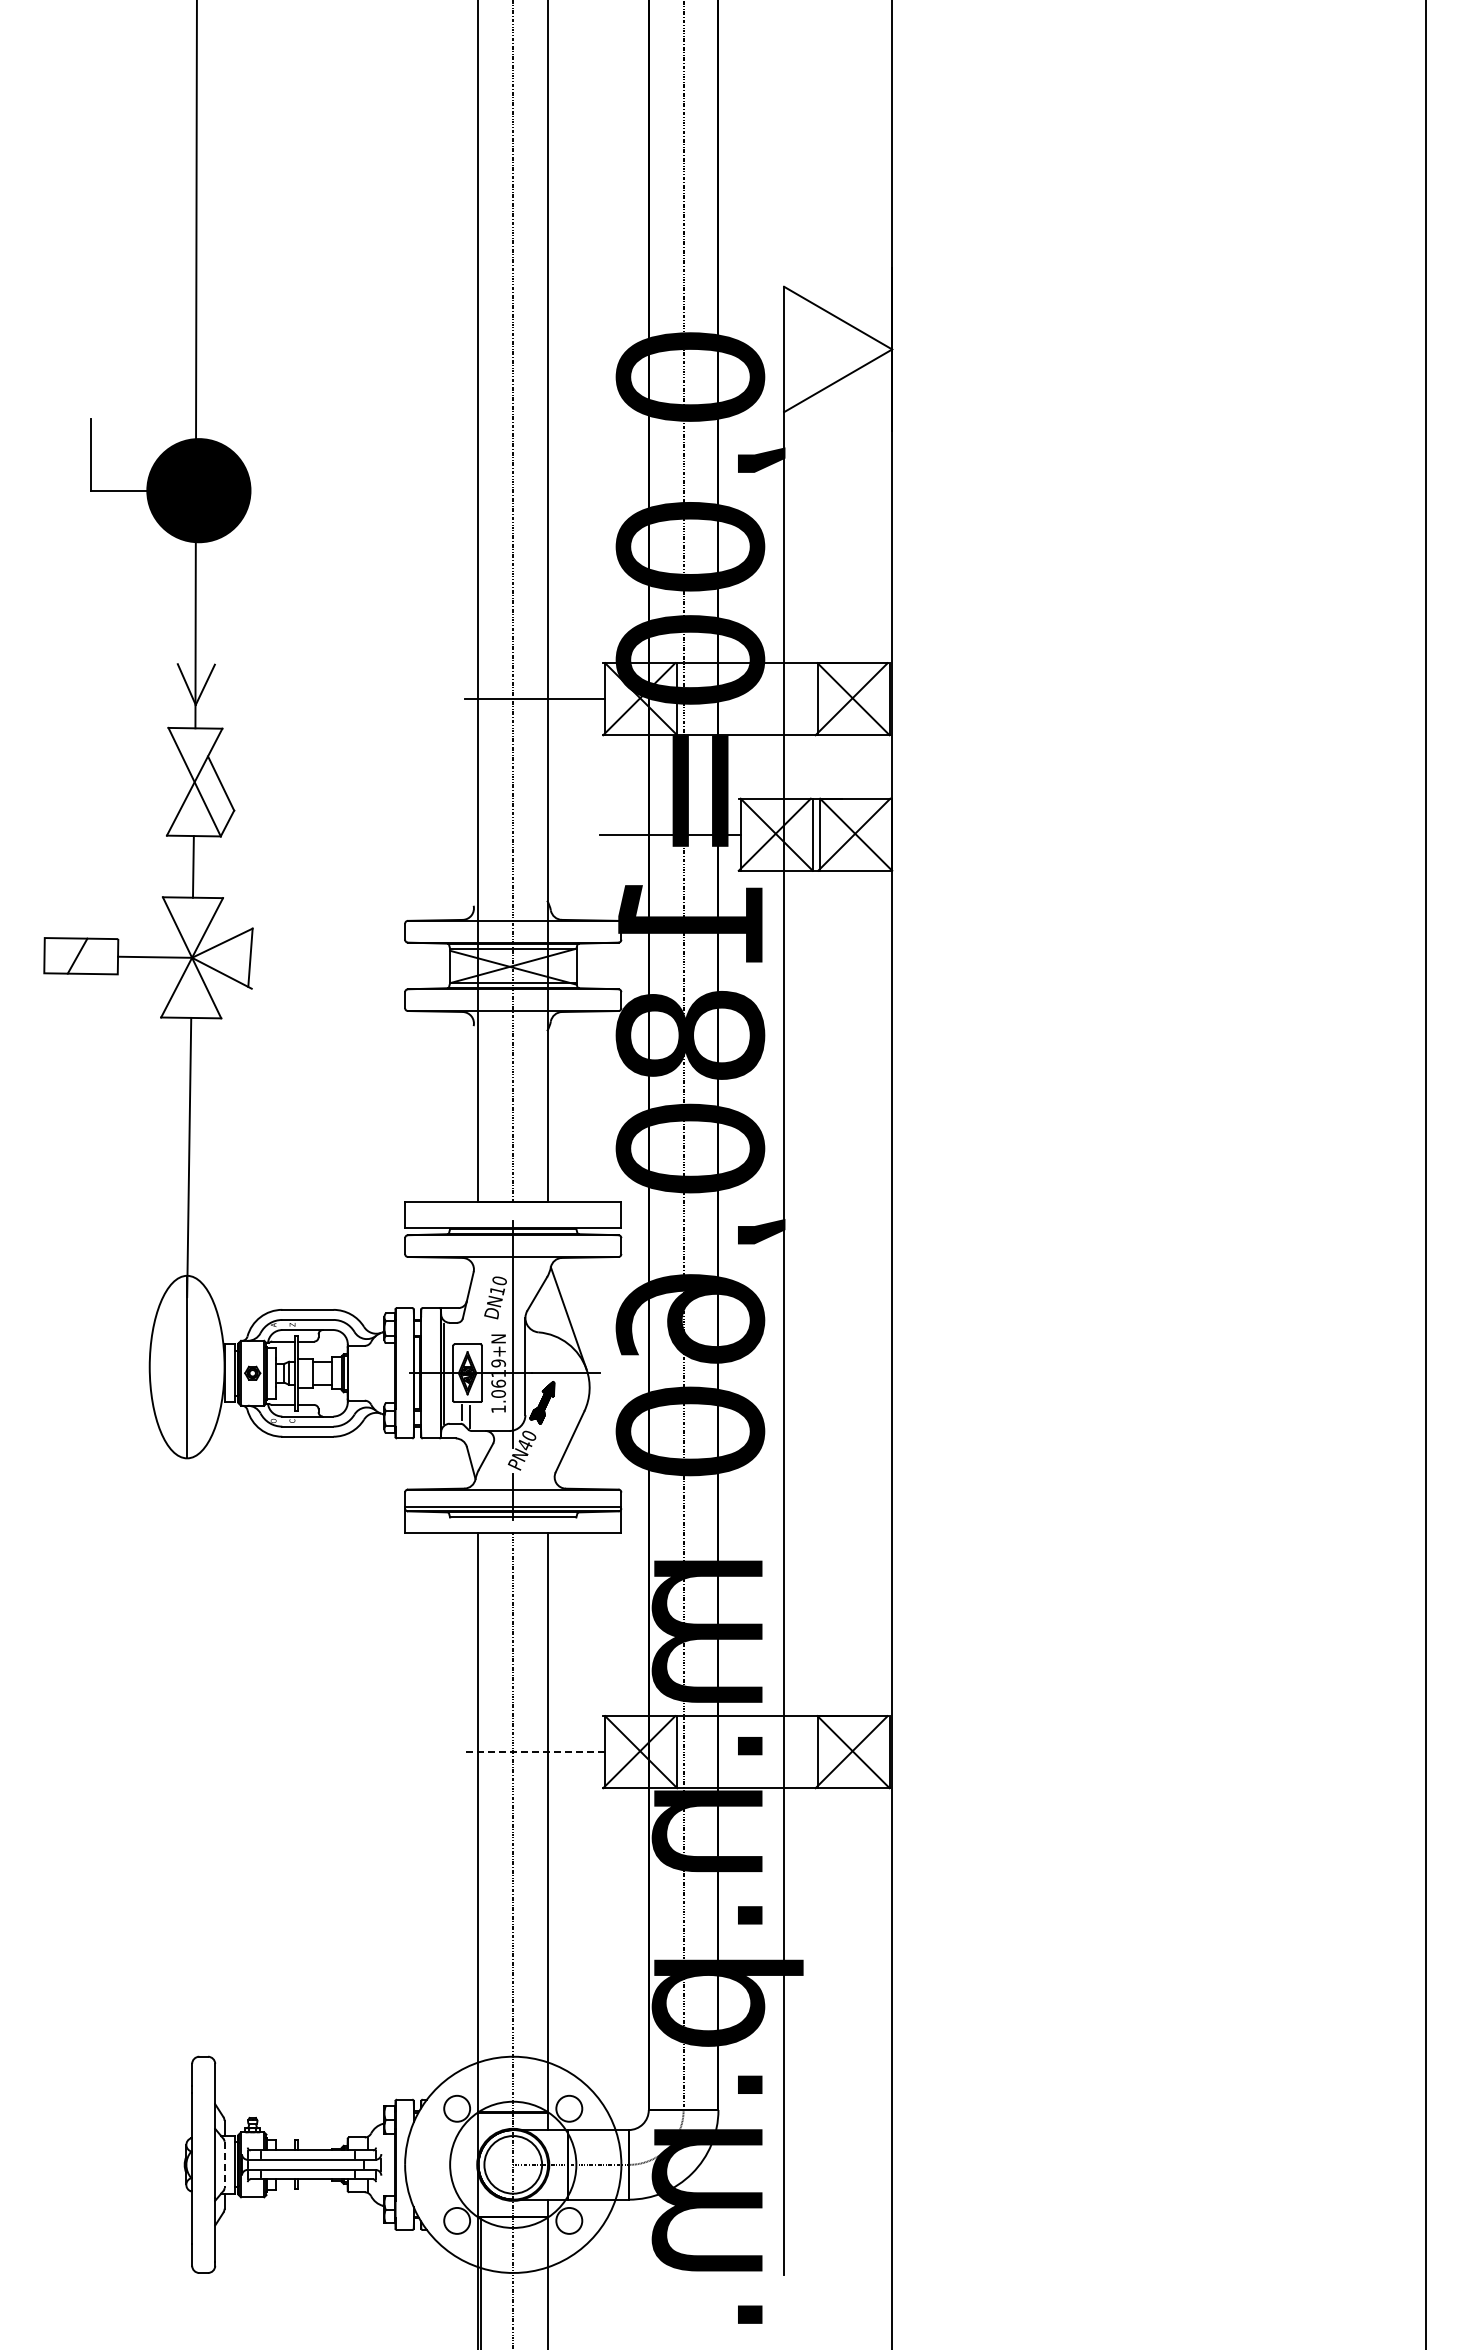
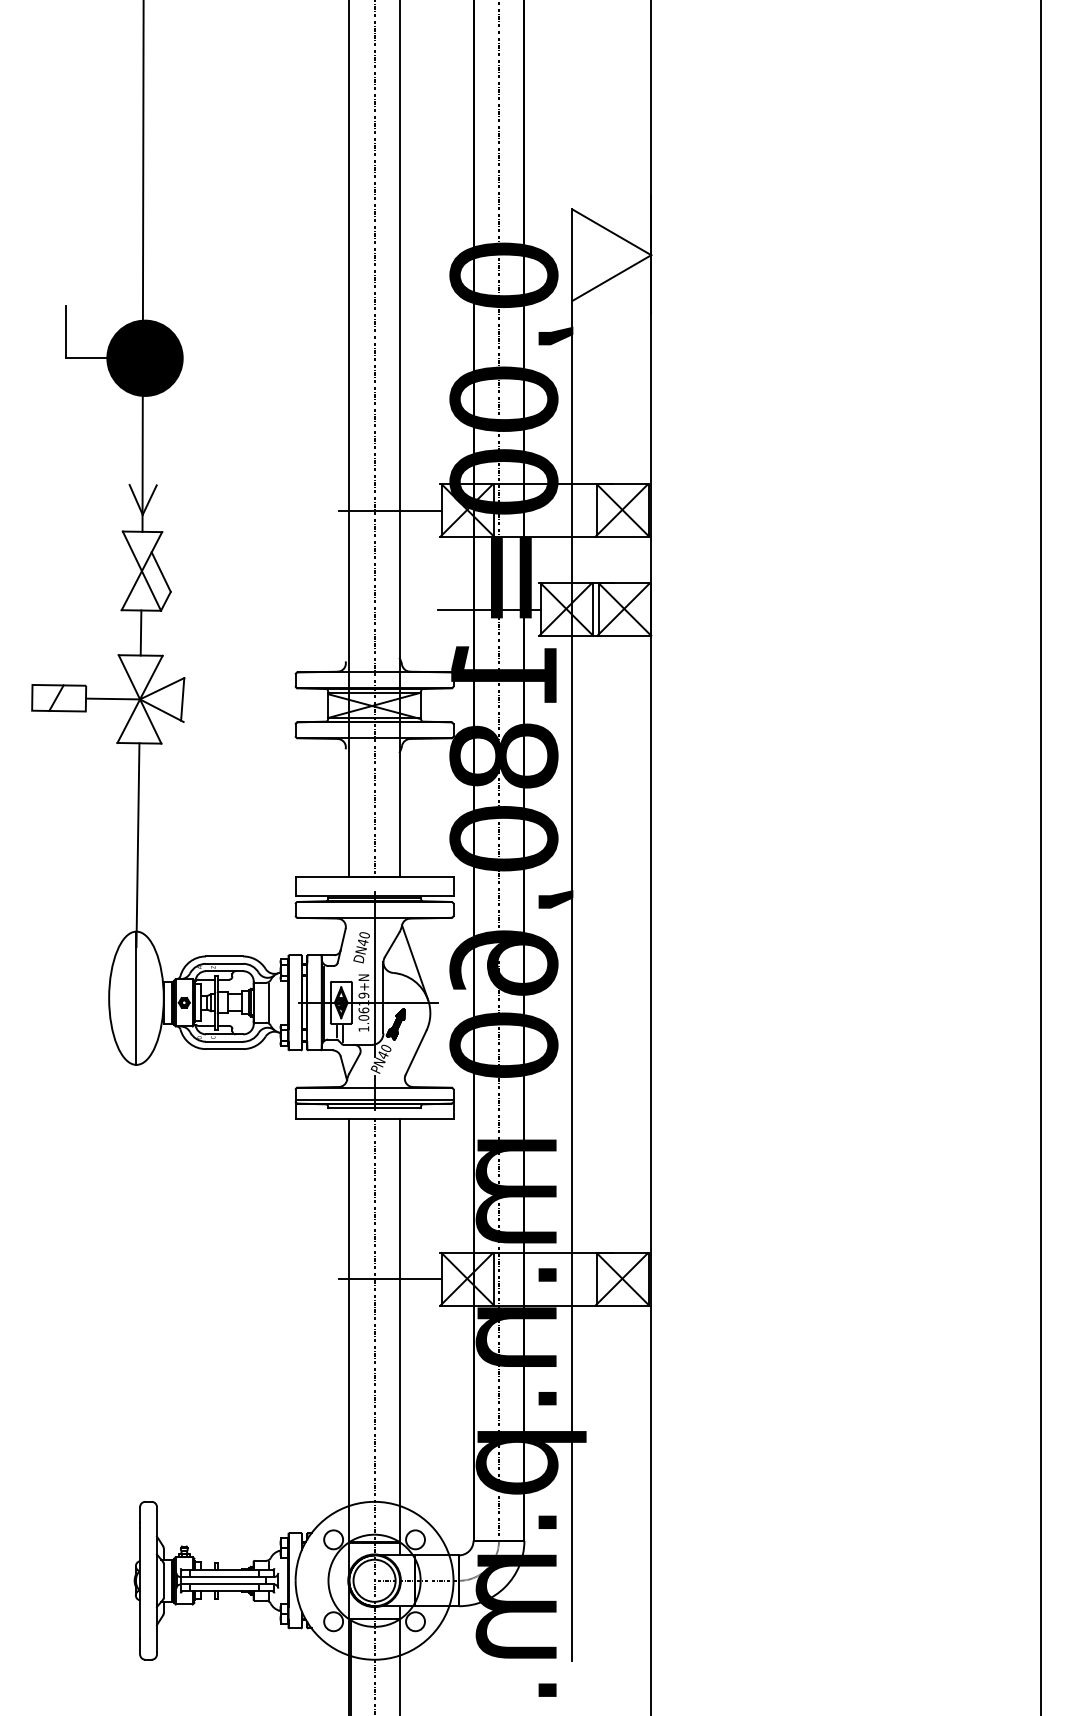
text: (497, 1290) -> (363, 942), DN10 -> DN40
line: (368, 1373) -> (268, 1002), added
line: (534, 1752) -> (390, 1279), dashed -> solid
line: (224, 2165) -> (163, 1581), dashed -> solid

